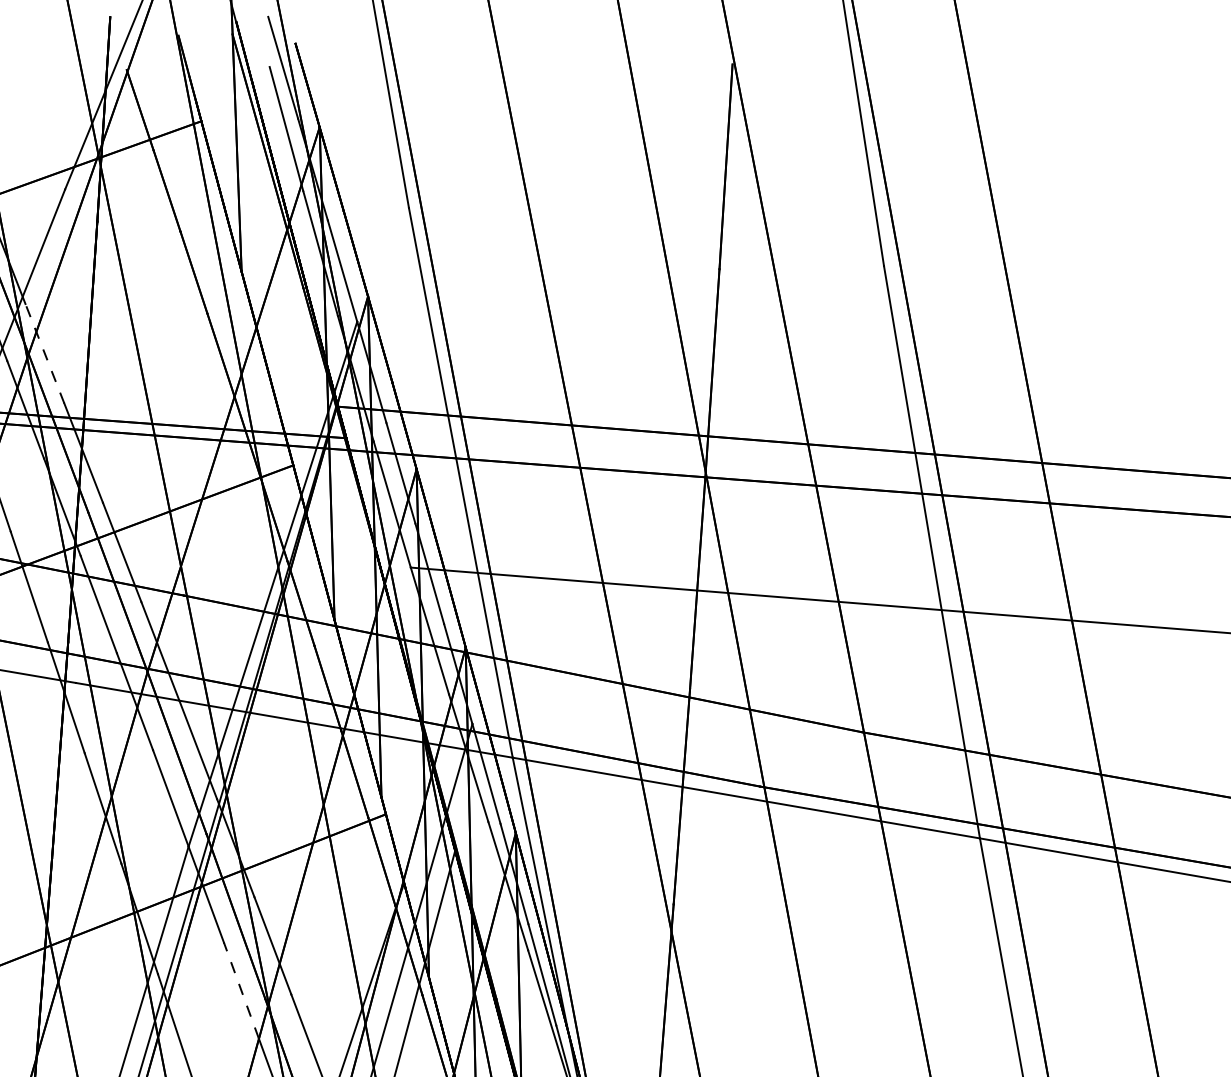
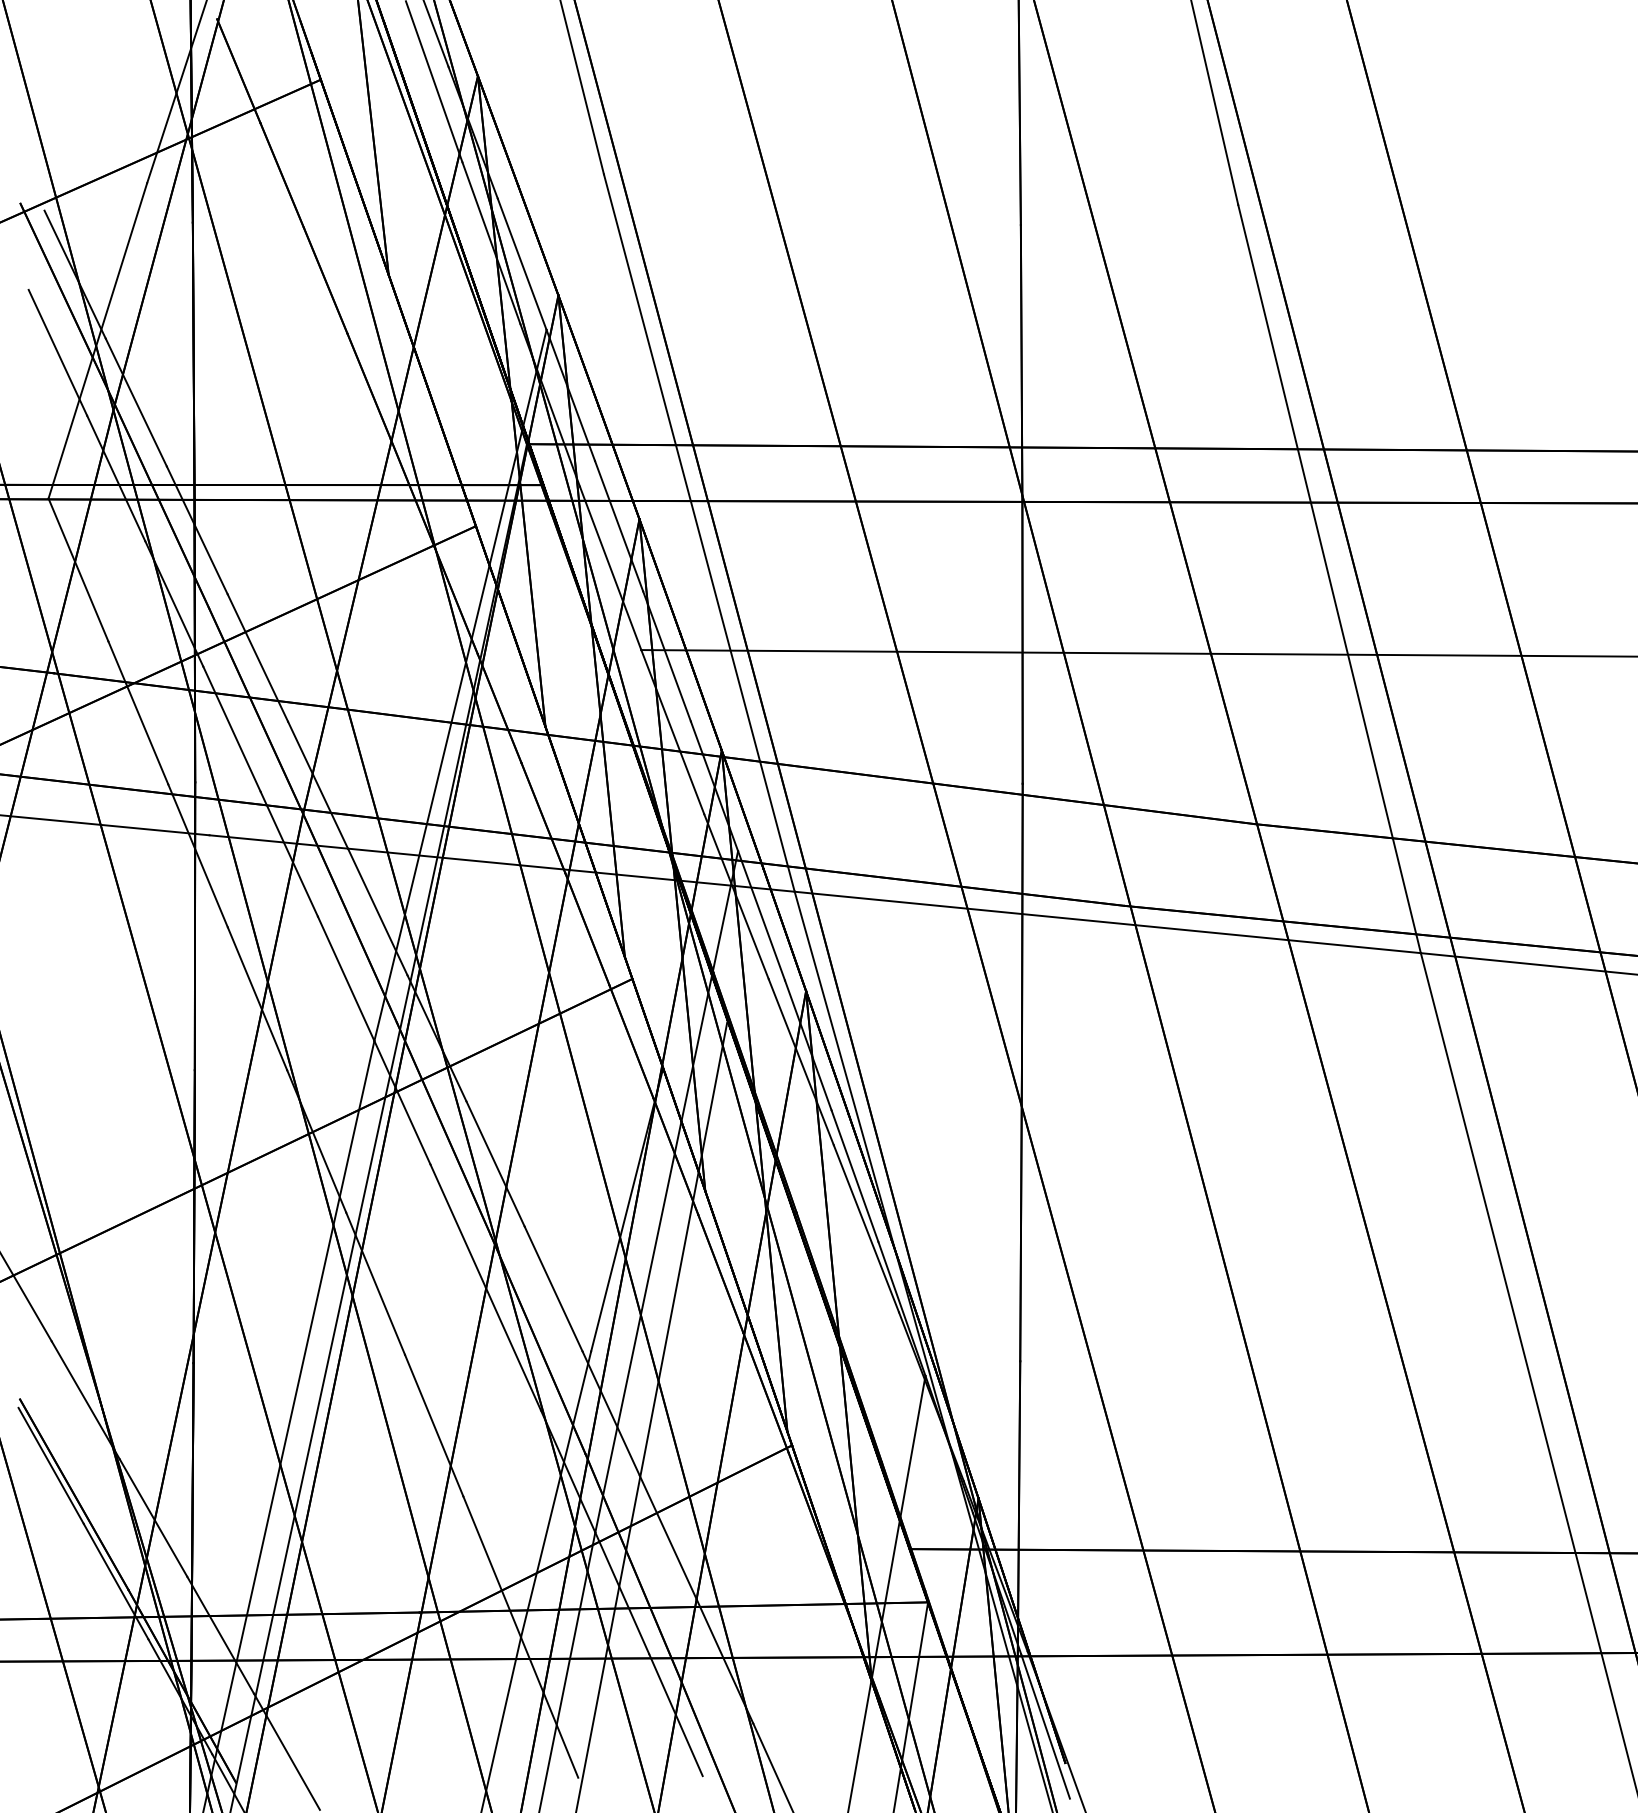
line: (45, 353) -> (136, 402), dashed -> solid
line: (241, 990) -> (458, 1226), dashed -> solid

